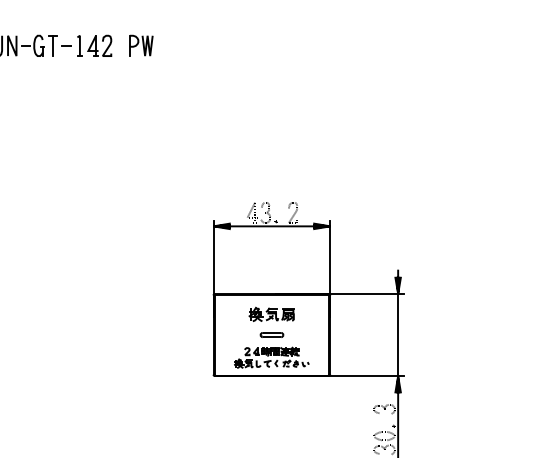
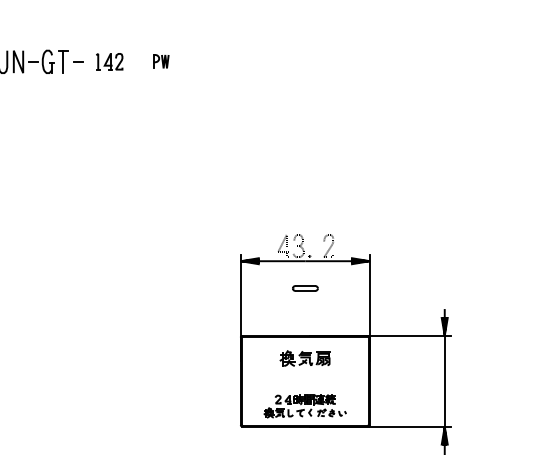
part: (94, 45) -> (109, 61), size x0.7
part: (141, 45) -> (161, 61), size x0.6
part: (271, 334) -> (304, 287), moved

